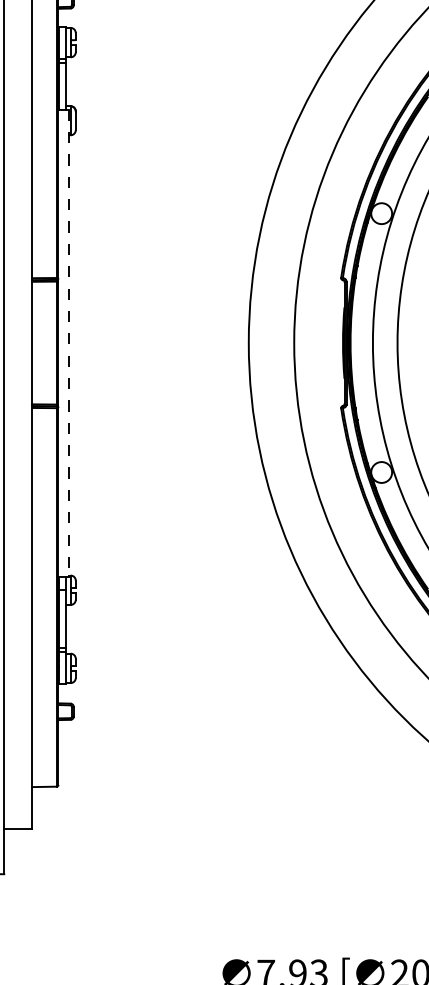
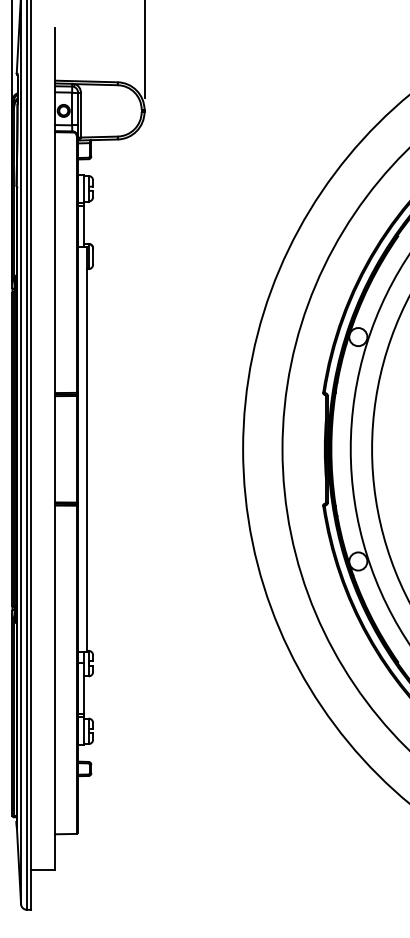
line: (69, 343) -> (87, 449), dashed -> solid

